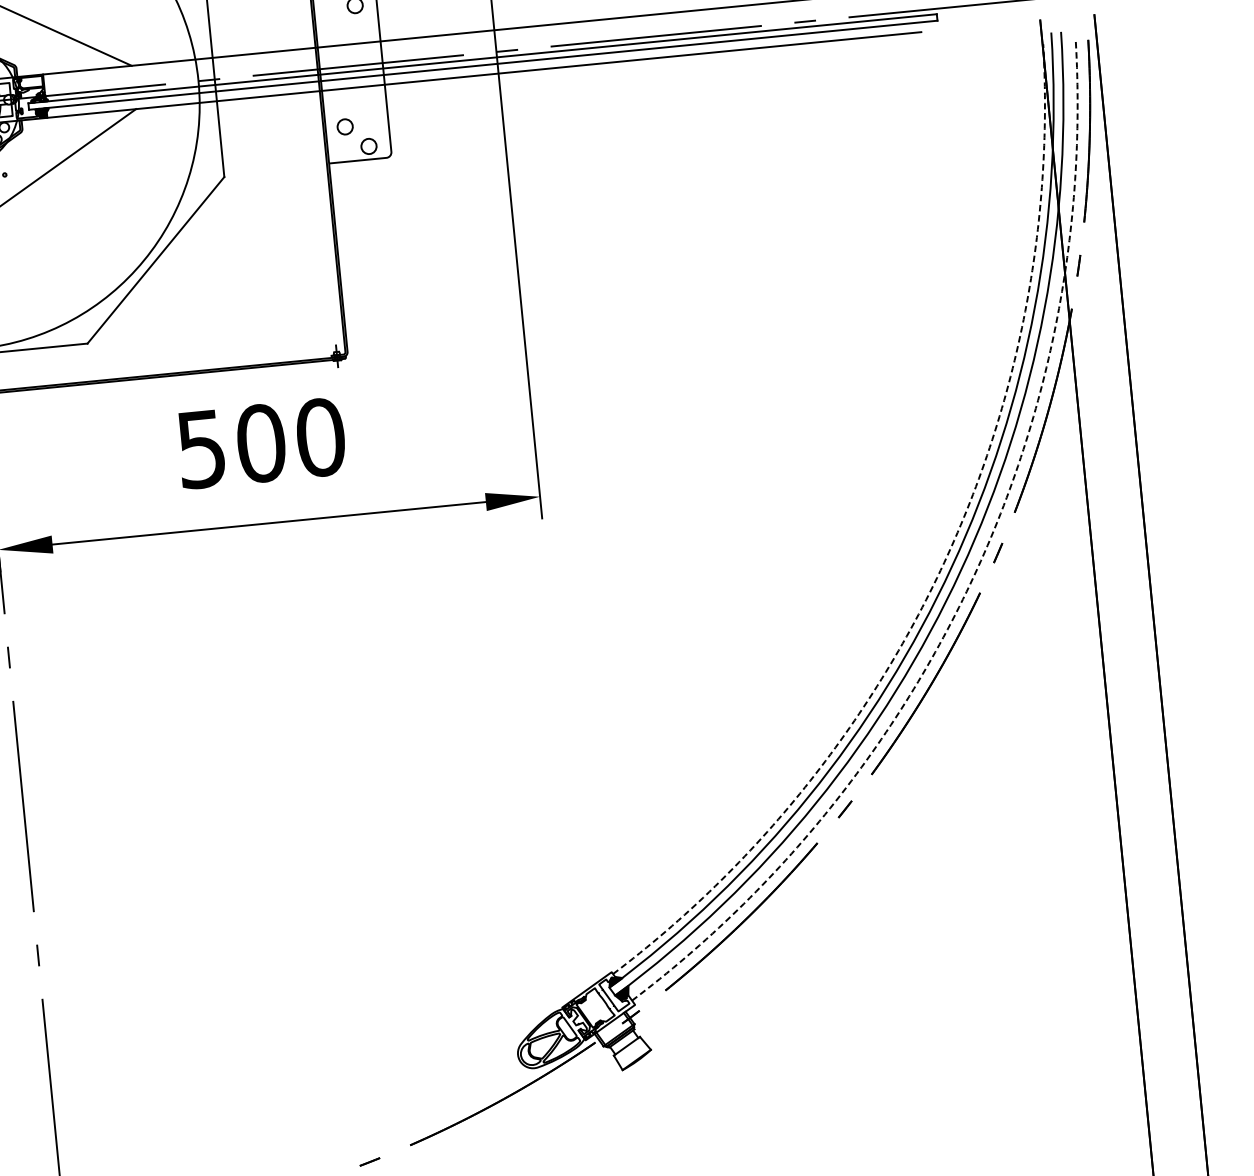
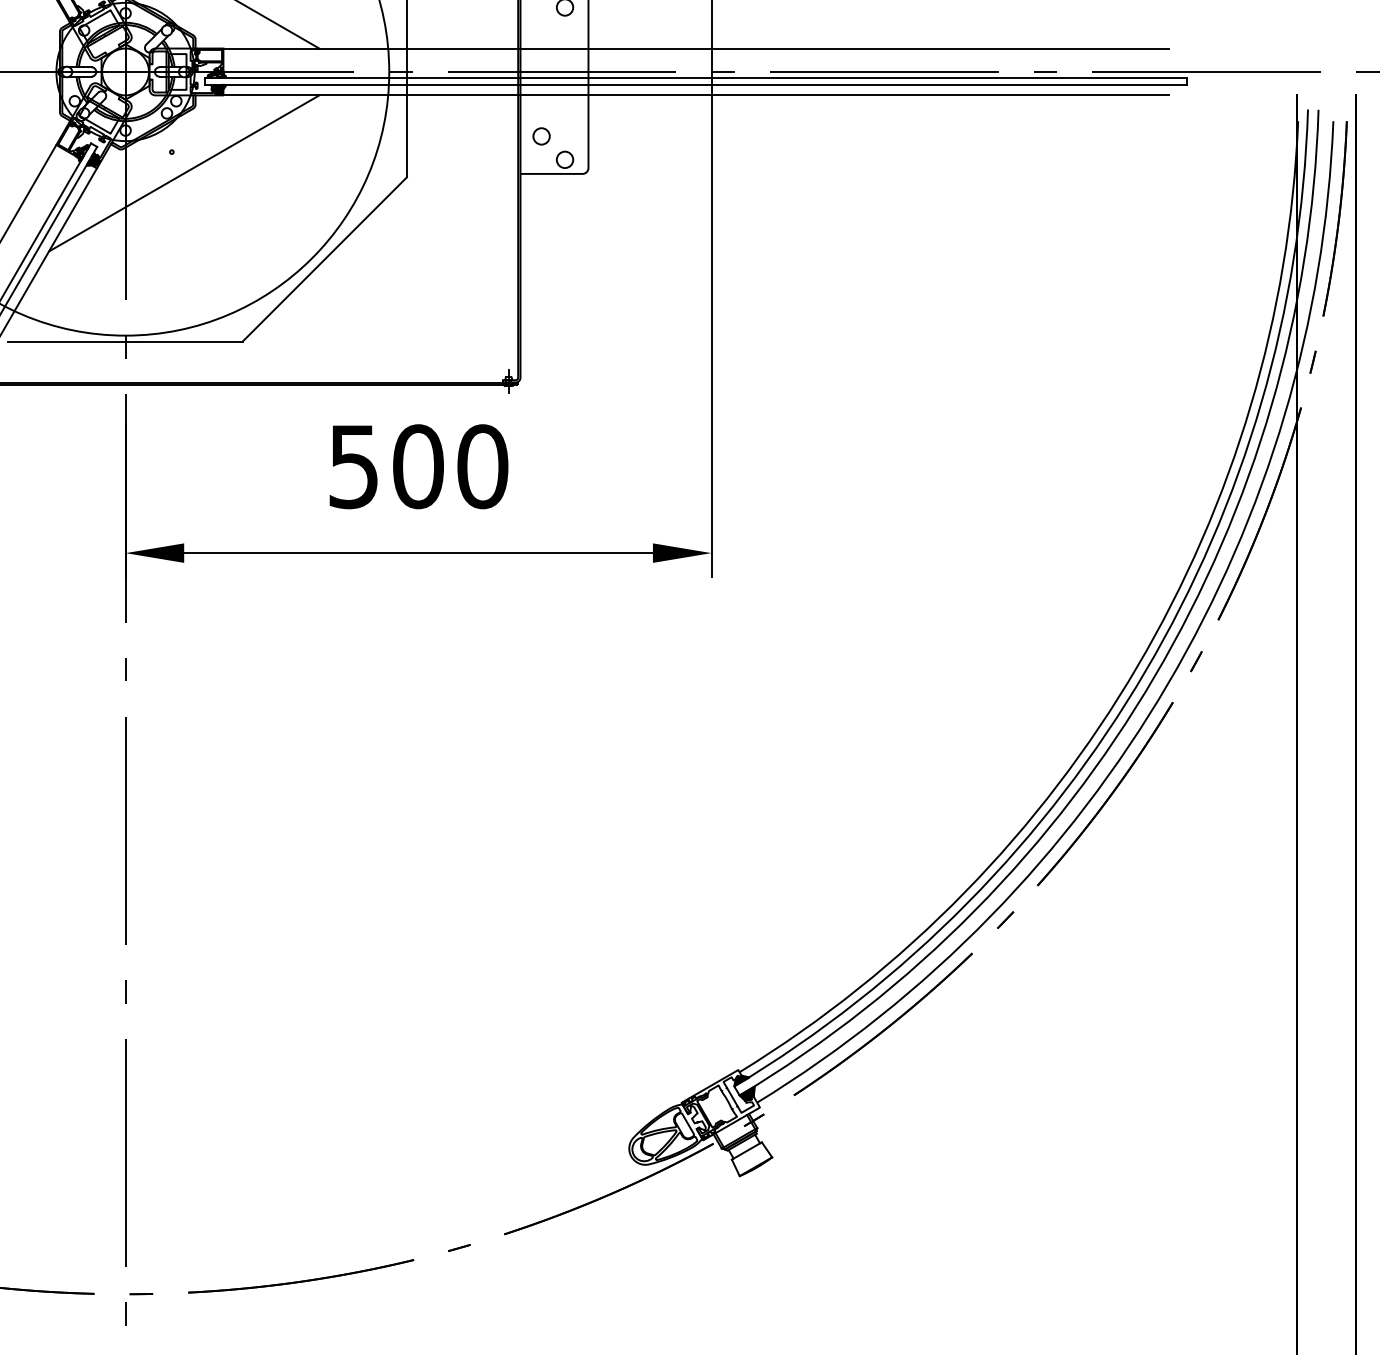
arc: (944, 562) -> (1137, 666), dashed -> solid
arc: (974, 575) -> (1168, 683), dashed -> solid

